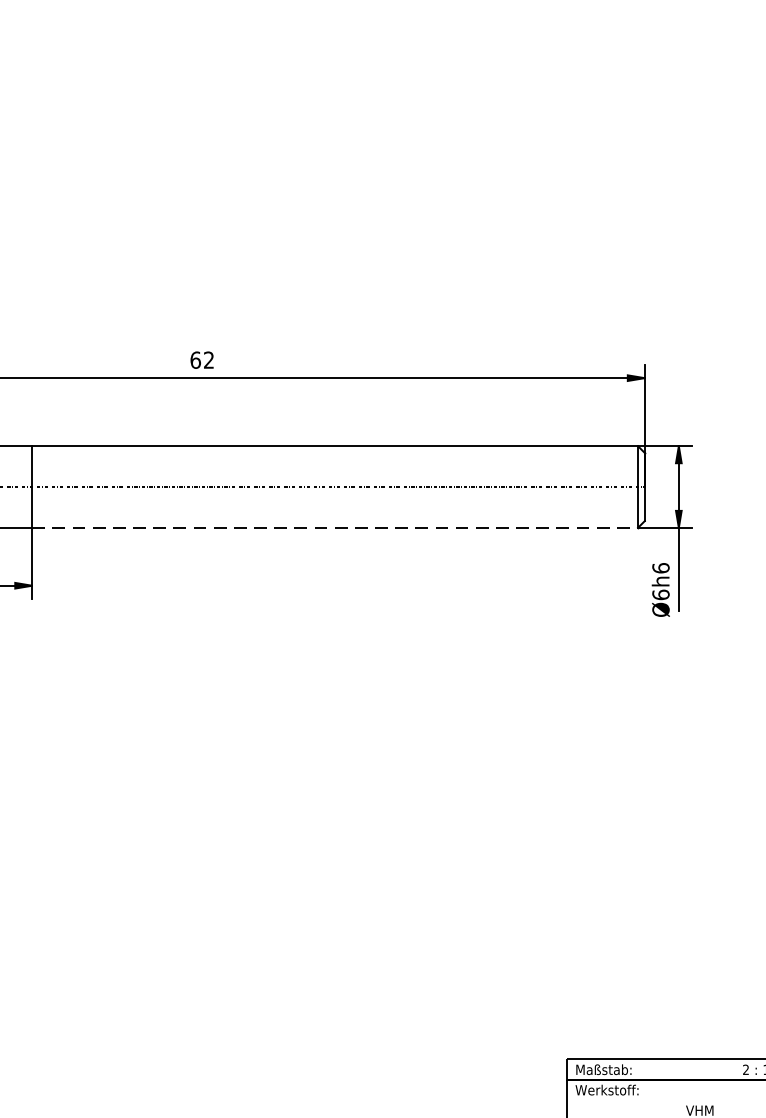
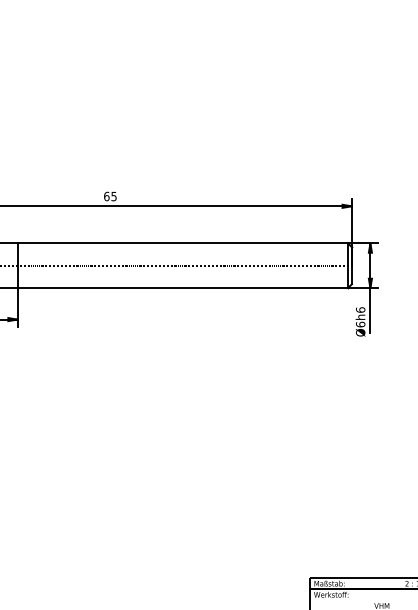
text: (207, 360) -> (113, 196), 62 -> 65
line: (336, 528) -> (183, 288), dashed -> solid

